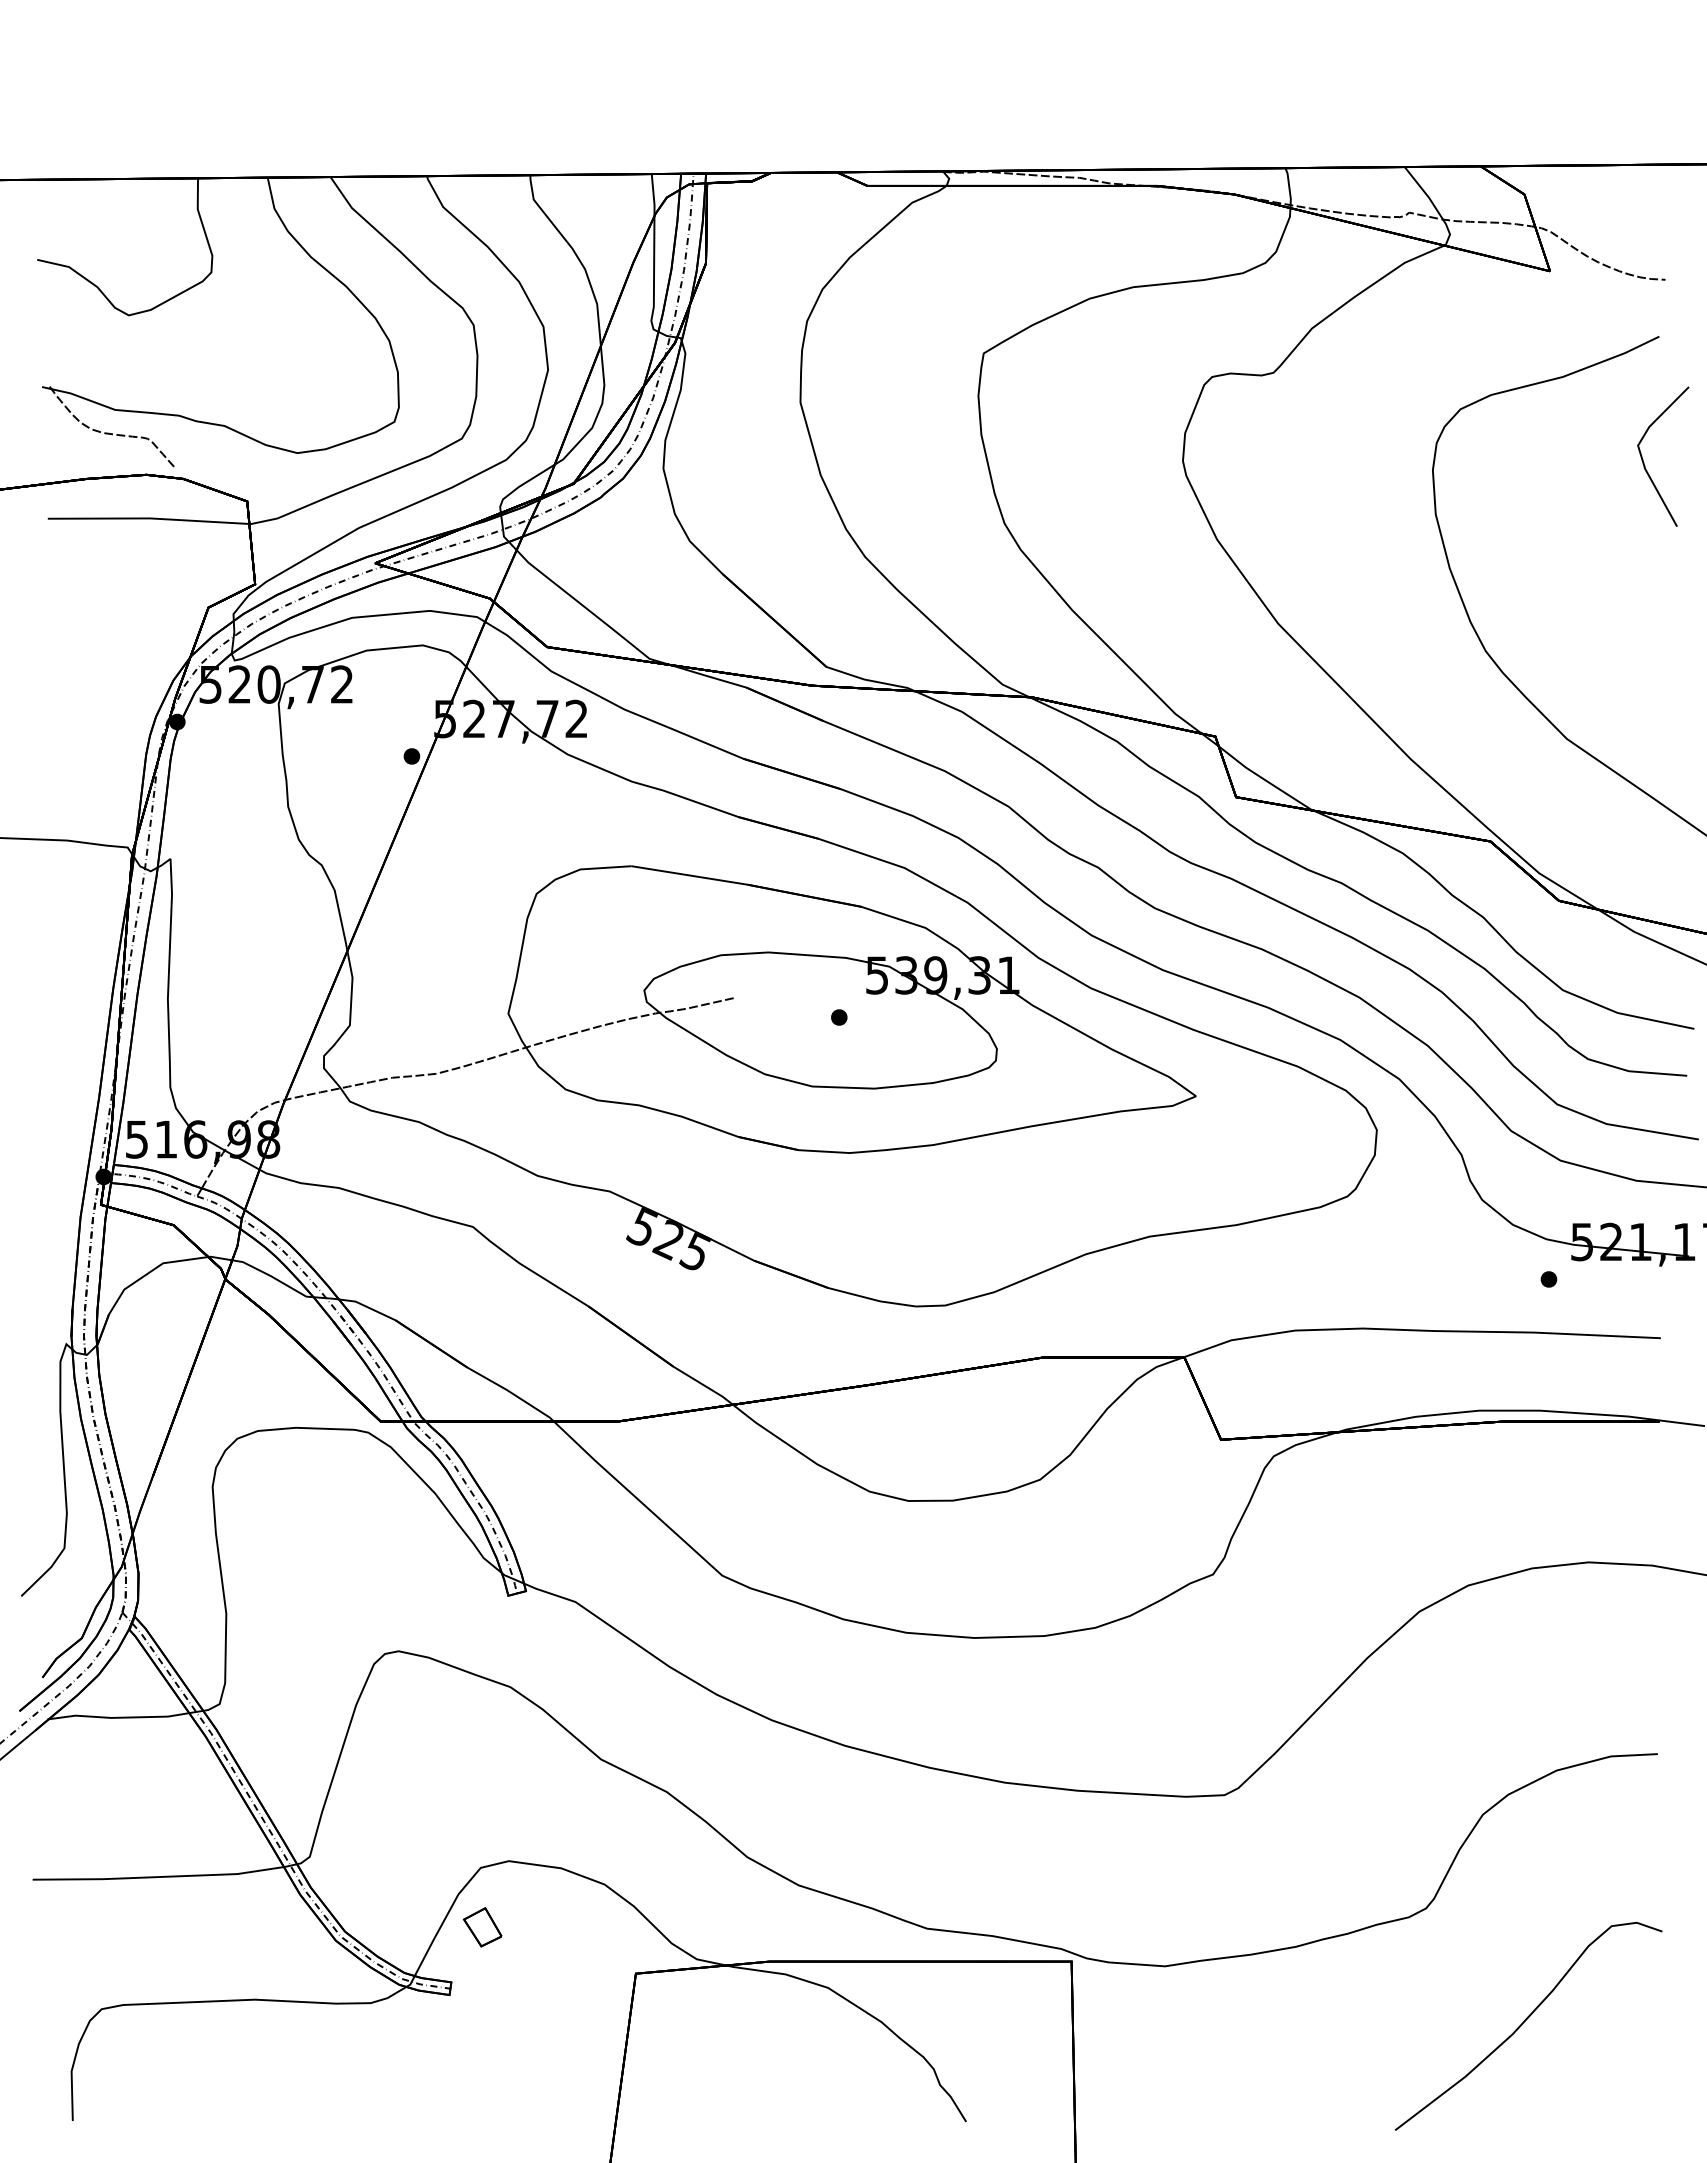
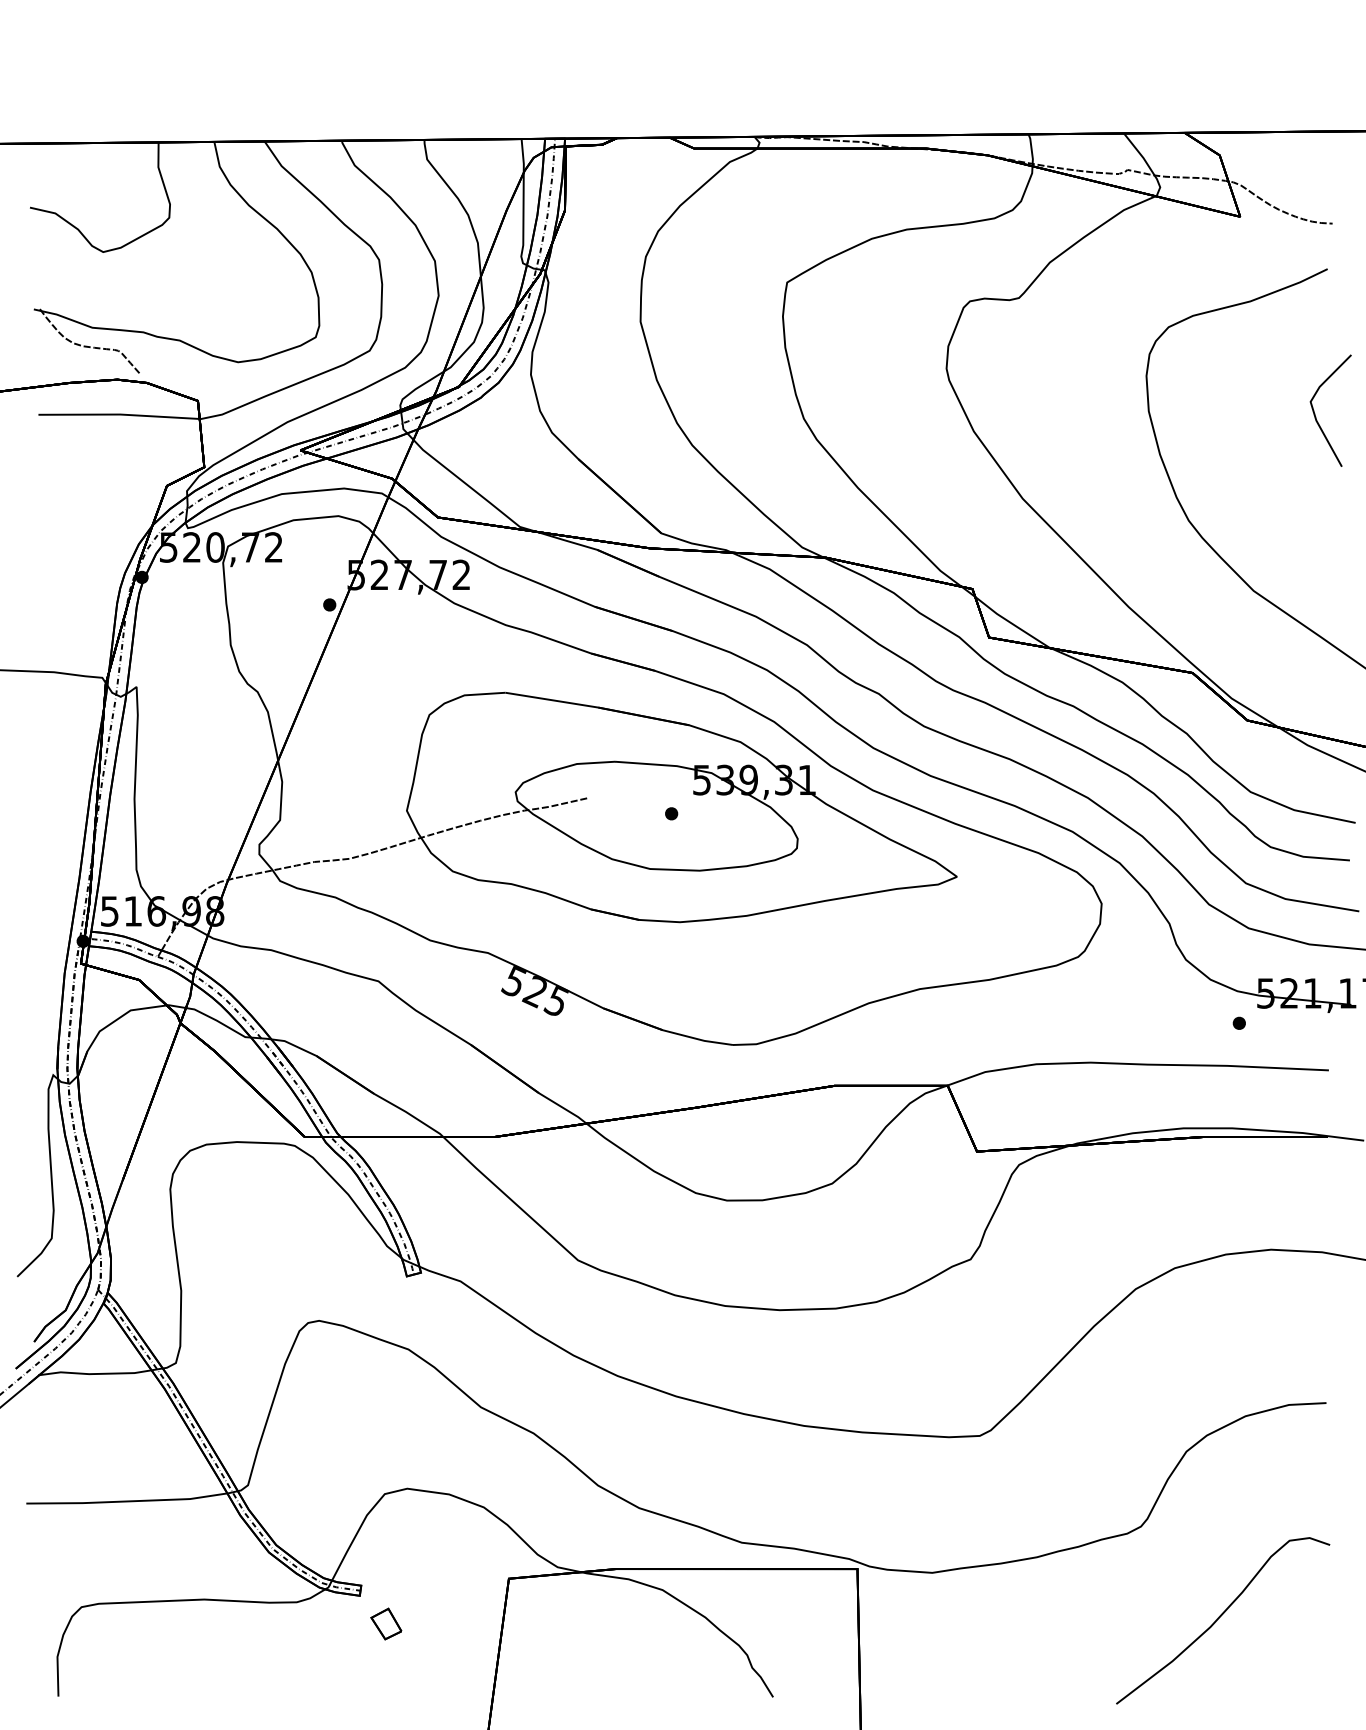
line: (1644, 462) -> (1315, 415), moved
part: (482, 1927) -> (386, 1624), moved

